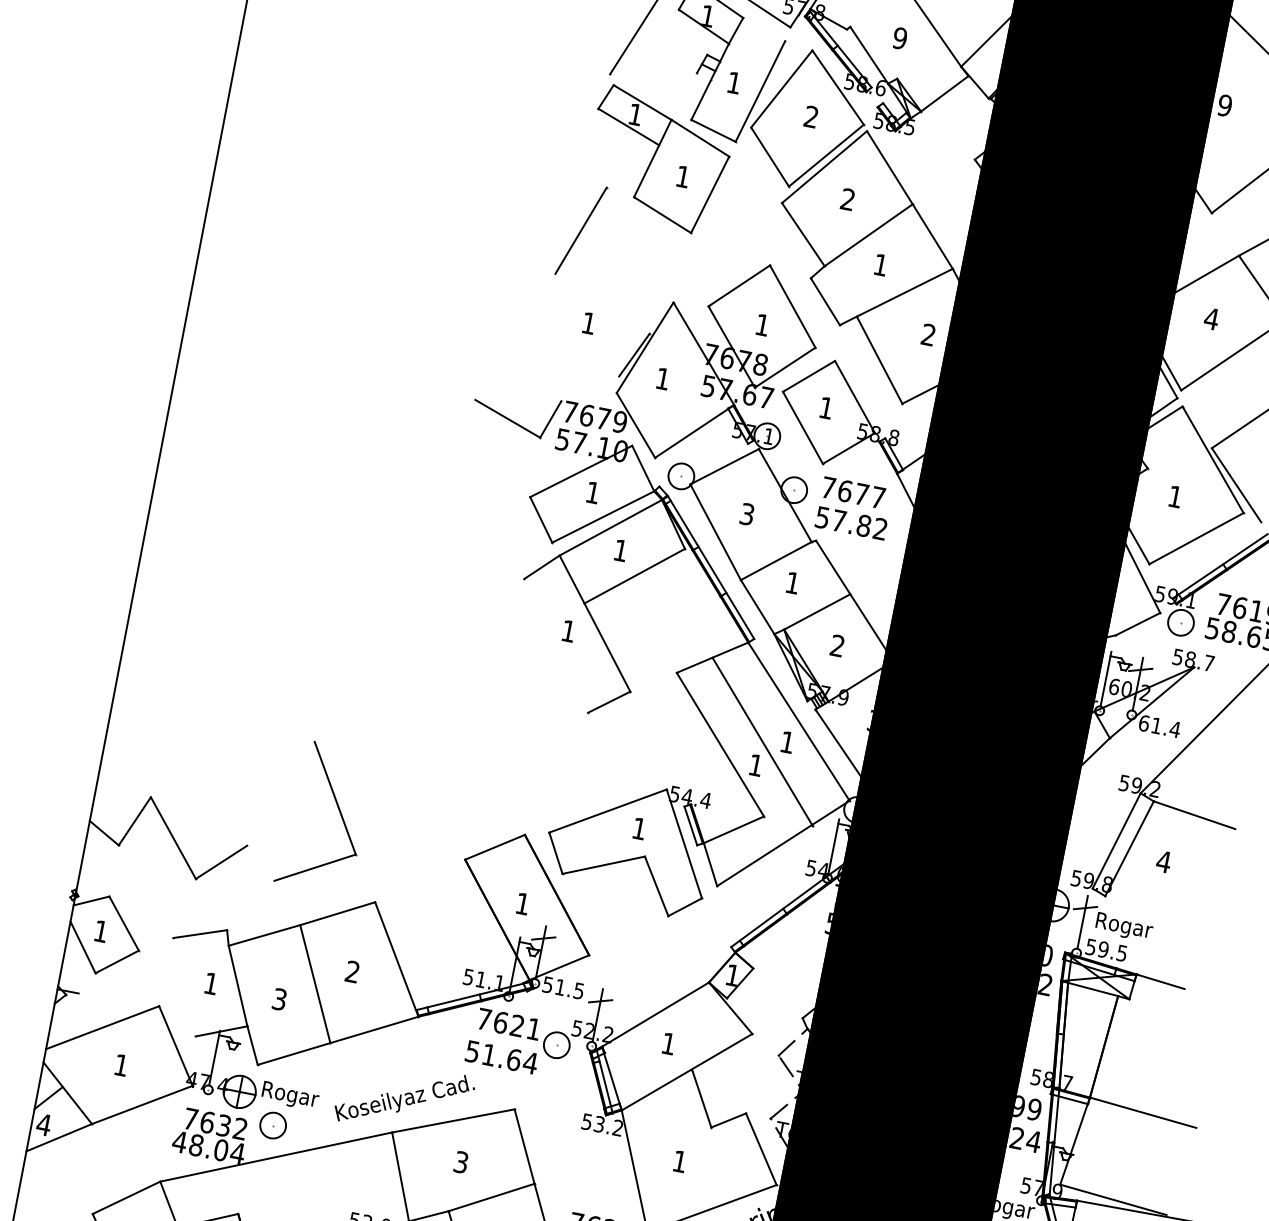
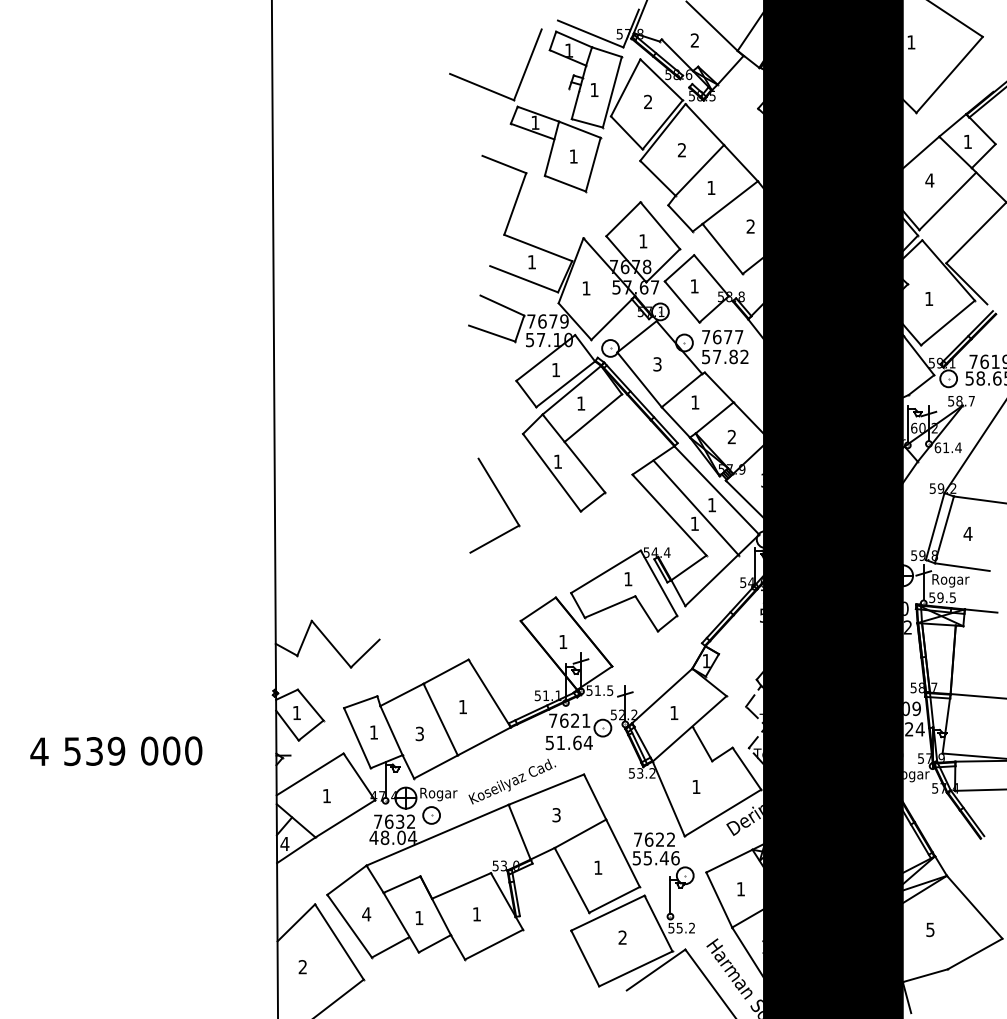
line: (763, 28) -> (606, 51), added
text: (899, 38) -> (694, 40), 9 -> 2
line: (566, 44) -> (482, 86), added
text: (1225, 105) -> (911, 42), 9 -> 1
line: (576, 168) -> (504, 164), added
line: (603, 303) -> (538, 247), added
line: (572, 347) -> (524, 279), added
line: (531, 379) -> (502, 305), added
line: (555, 645) -> (551, 472), added
part: (338, 811) -> (502, 500), moved
line: (1144, 908) -> (961, 566), added
text: (352, 970) -> (462, 706), 2 -> 1
line: (184, 987) -> (357, 738), added
text: (1019, 1106) -> (906, 708), 8599 -> 7609

